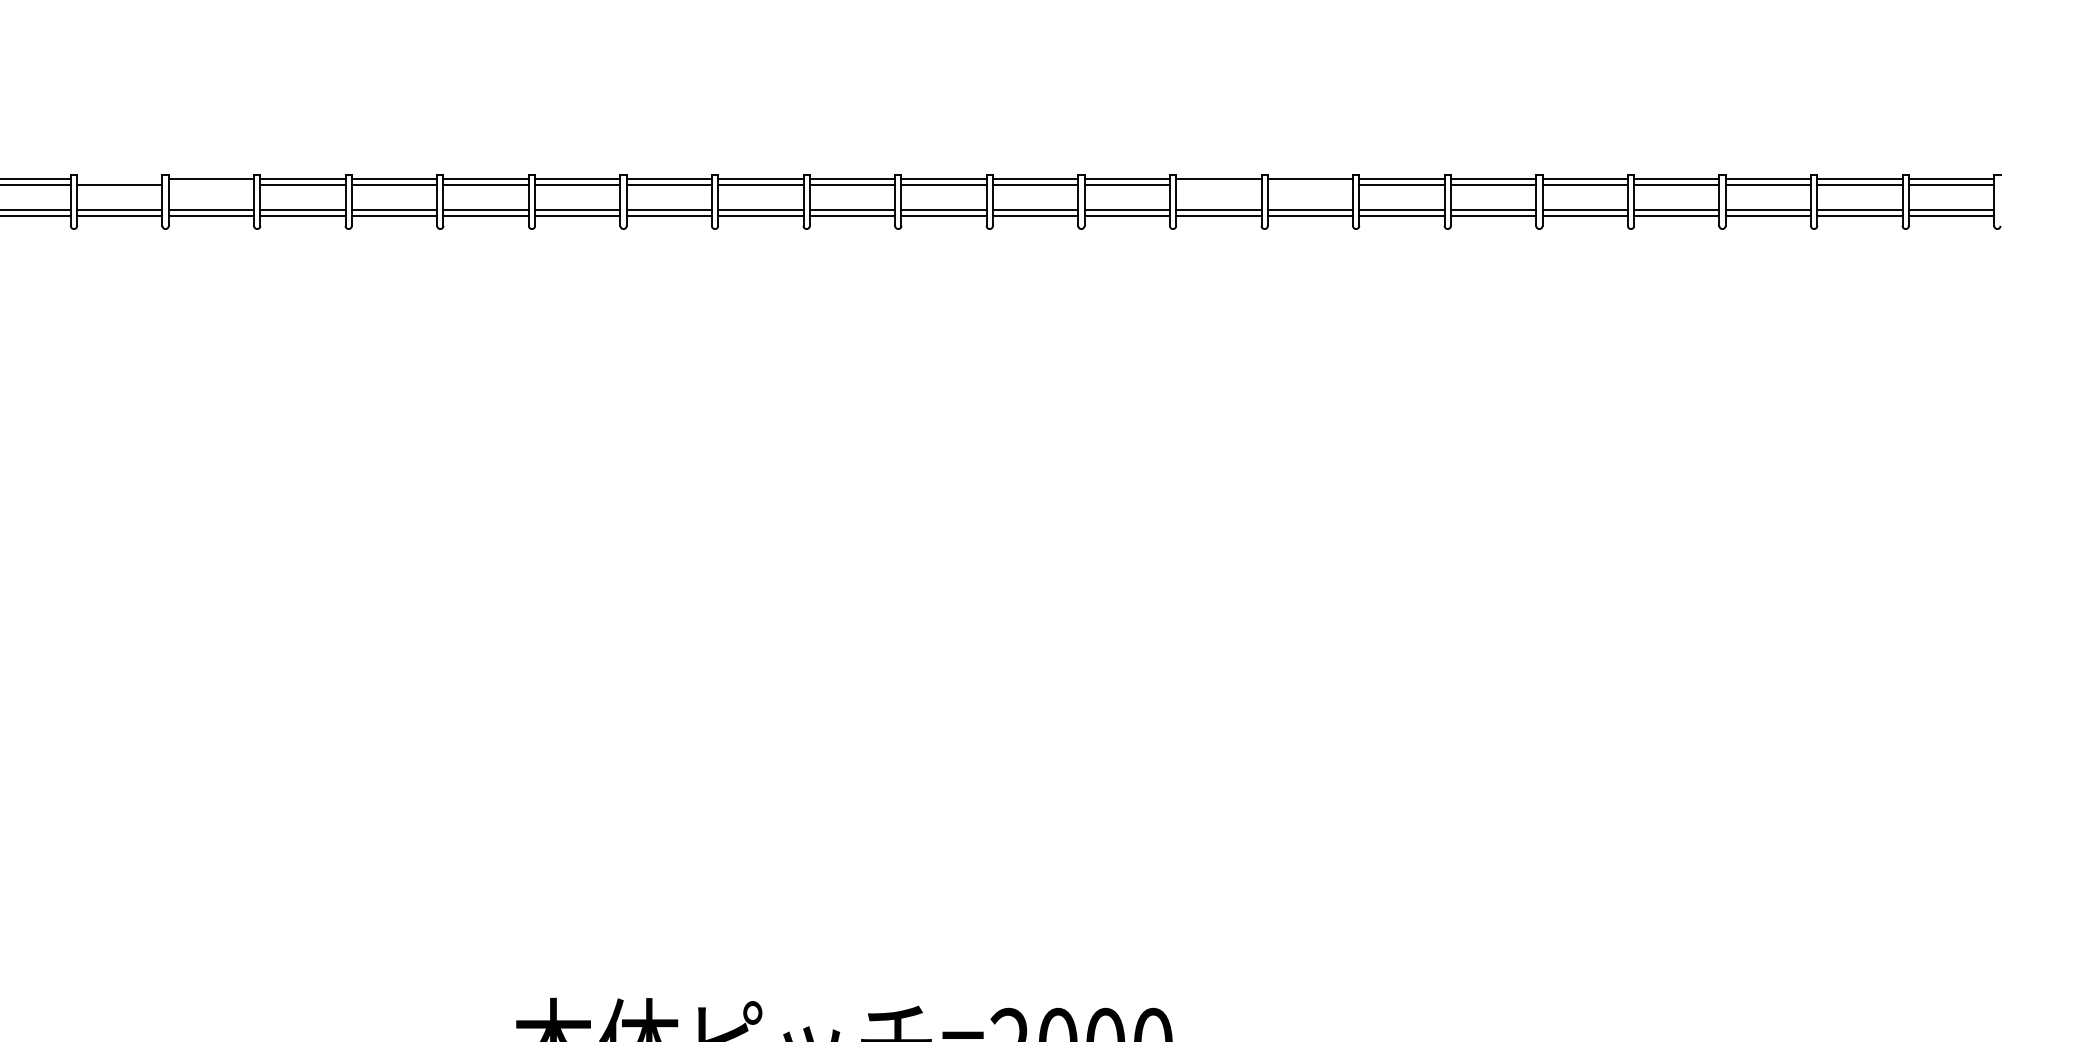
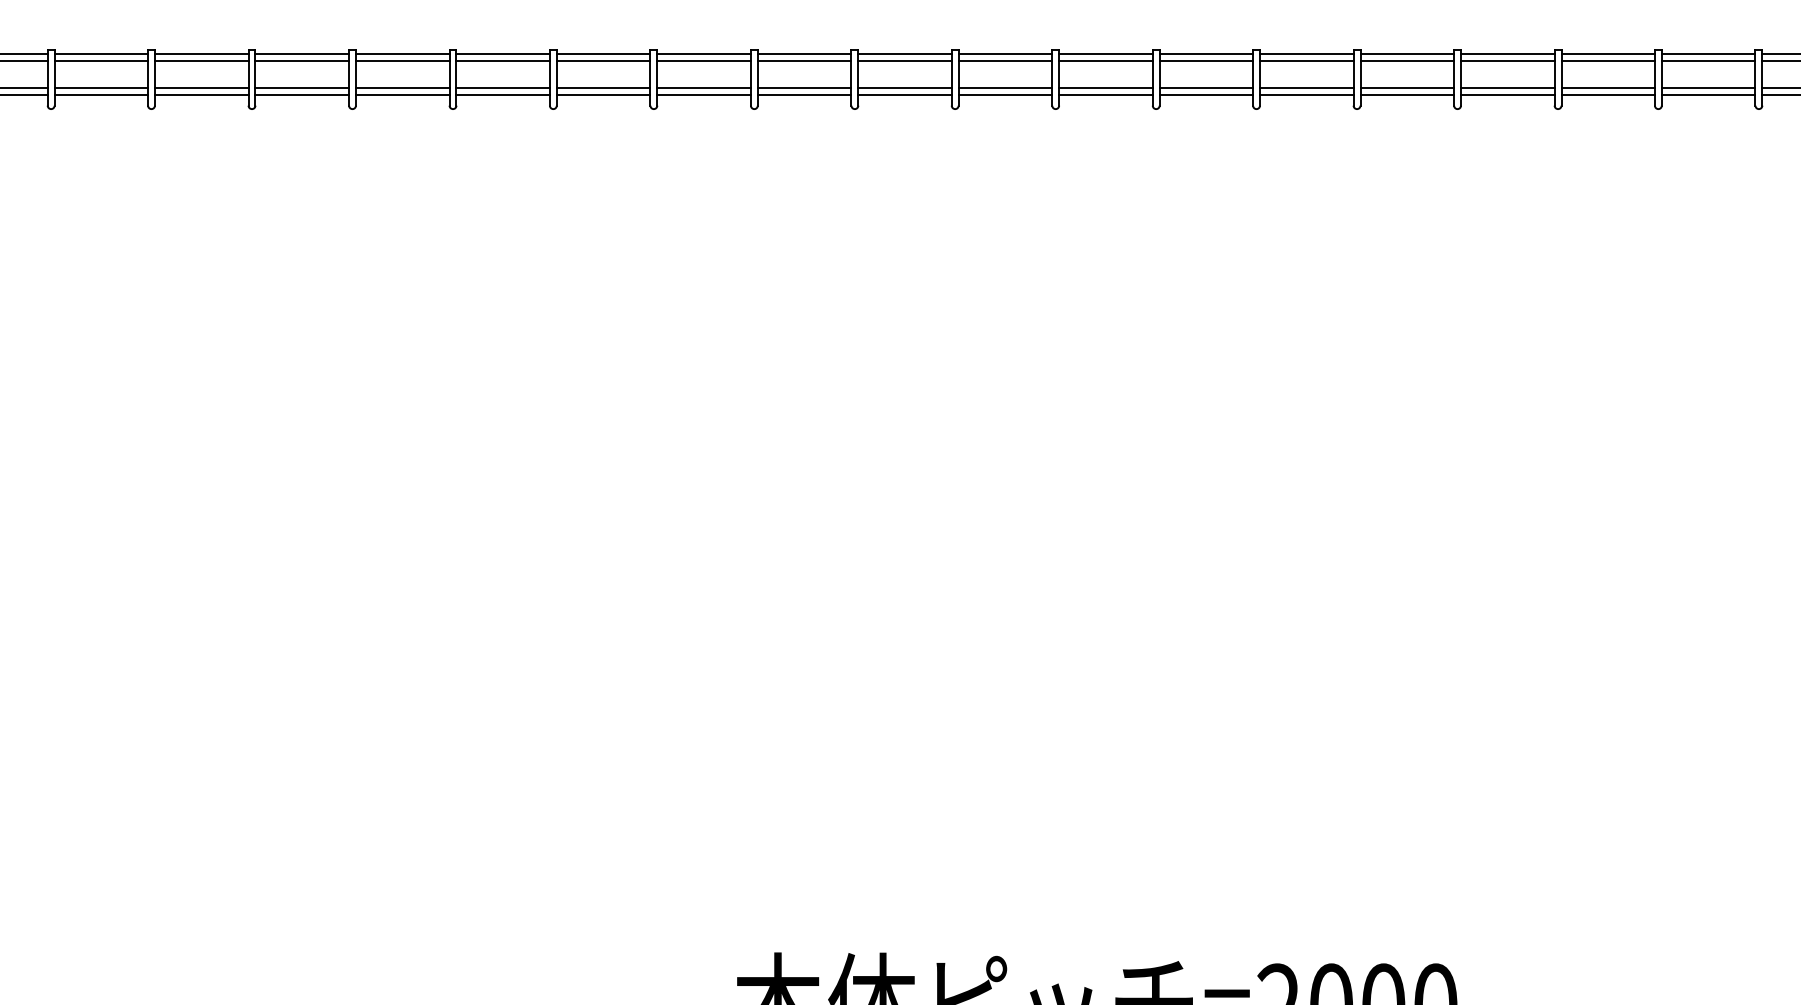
line: (119, 178) -> (301, 53), added
line: (211, 185) -> (402, 61), added
line: (1218, 185) -> (1507, 61), added
line: (1309, 185) -> (1607, 61), added

